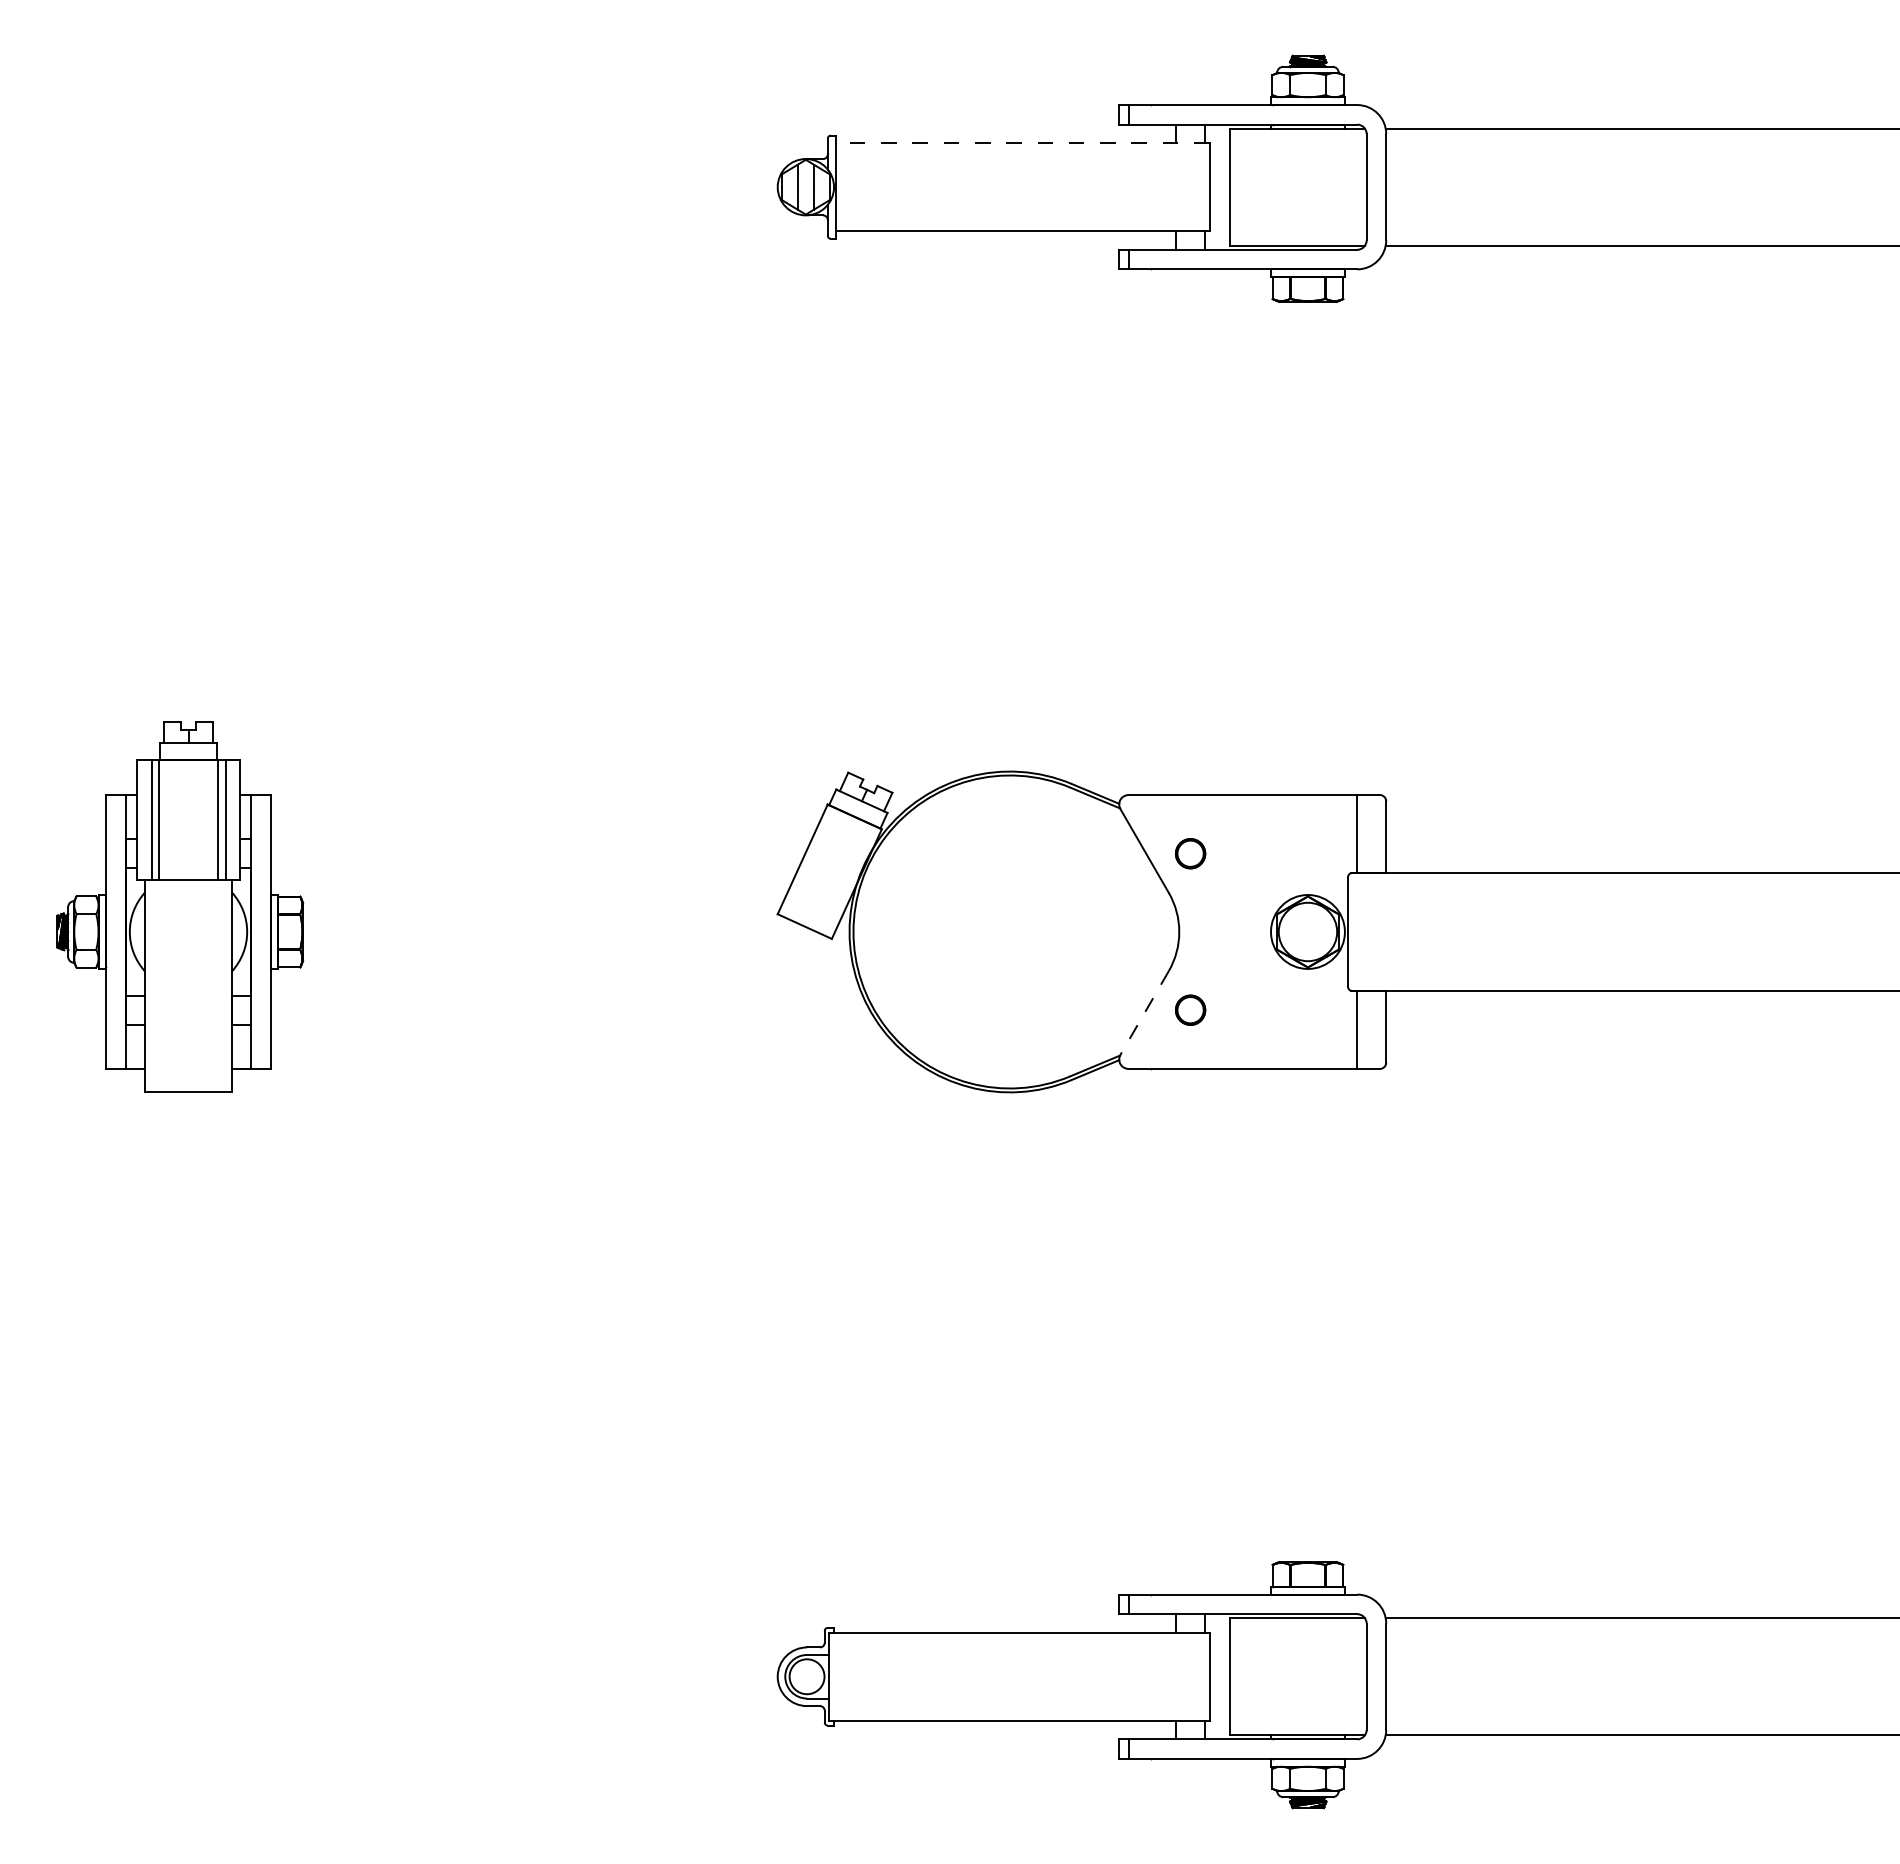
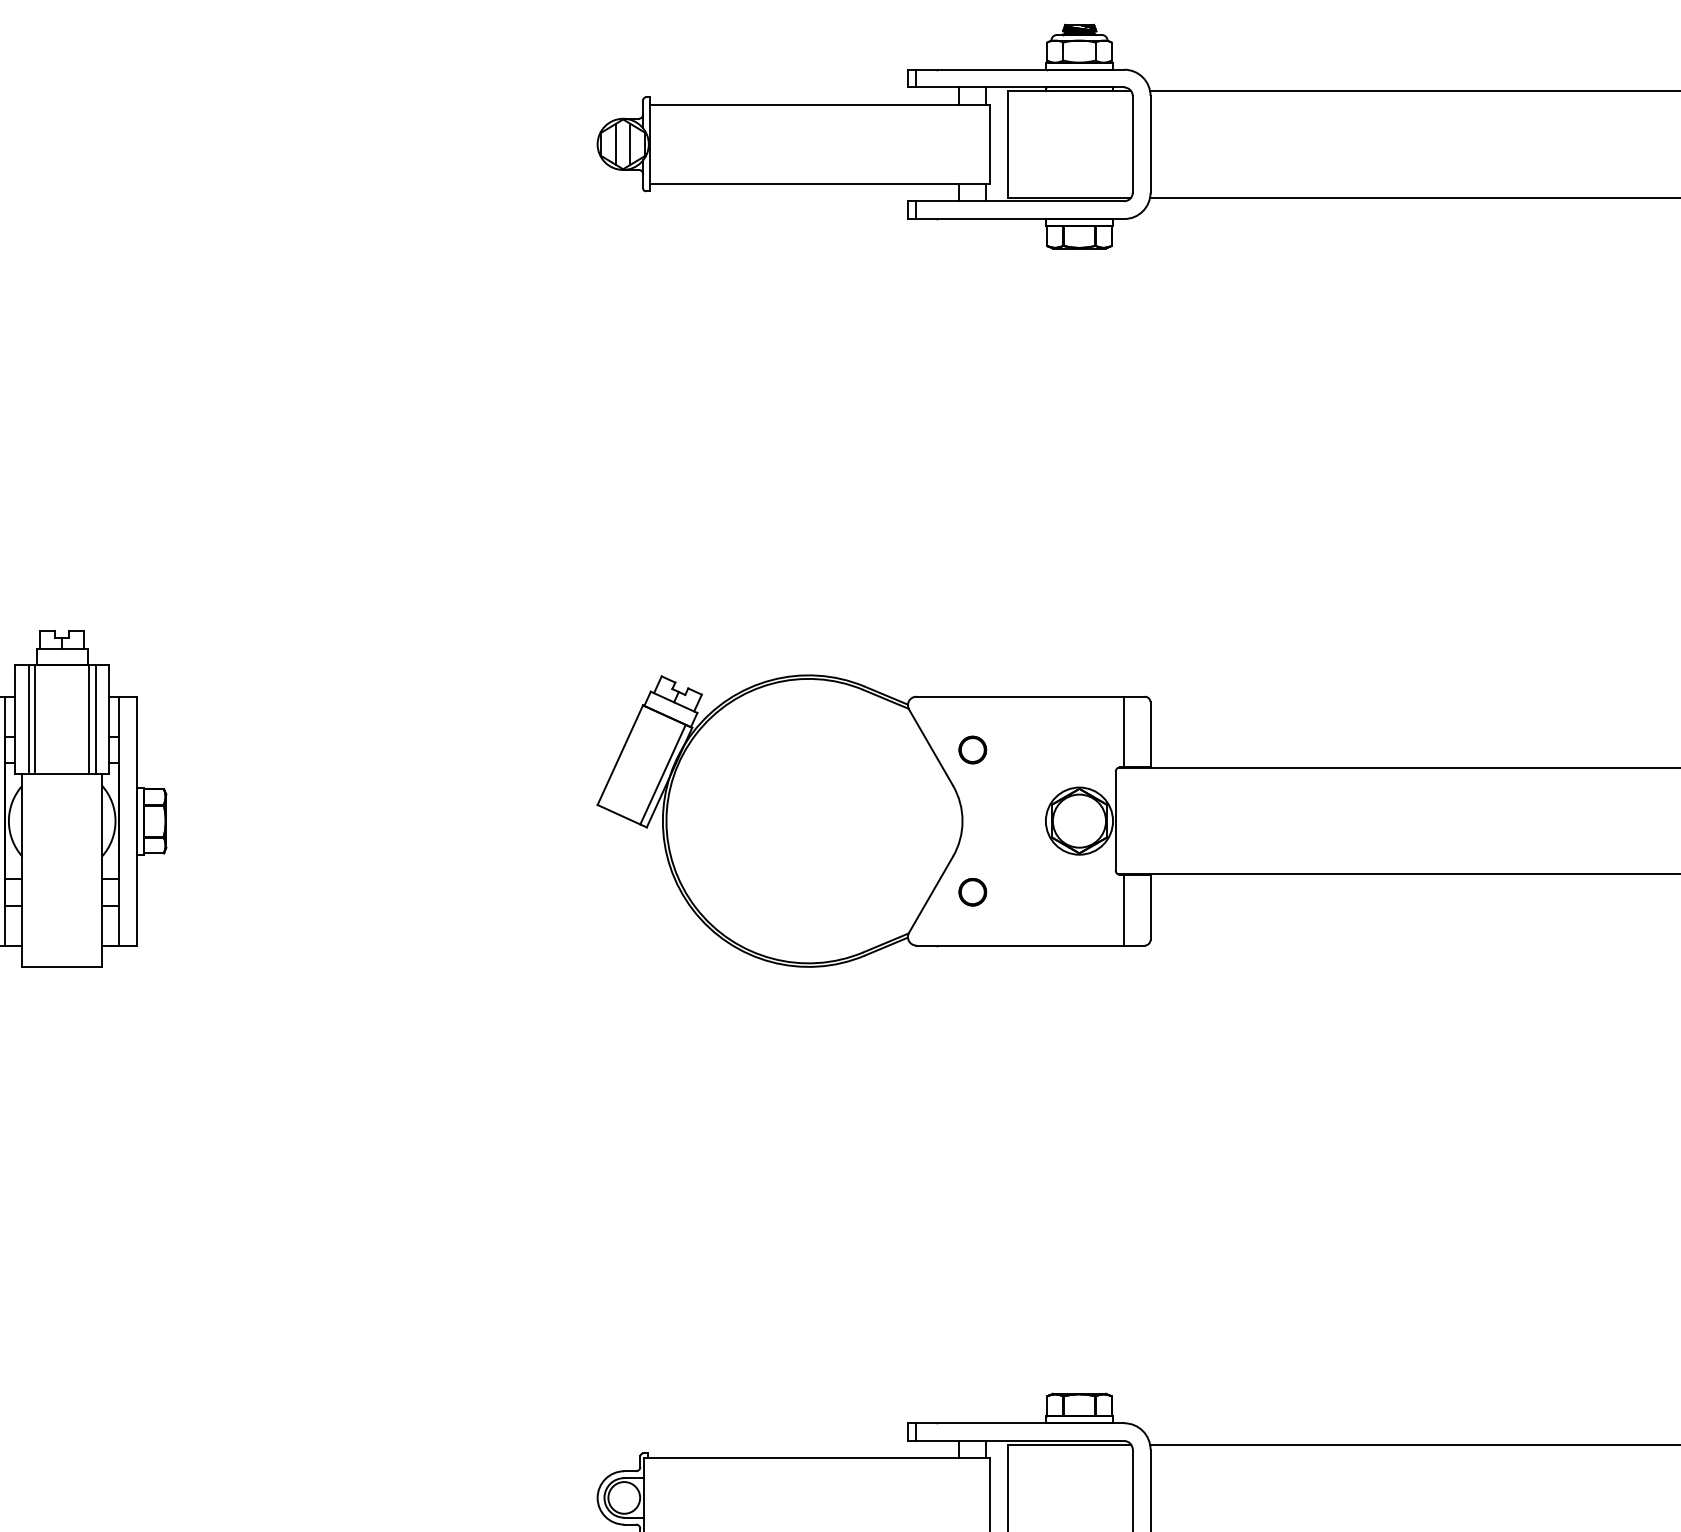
line: (1022, 143) -> (820, 104), dashed -> solid
line: (849, 880) -> (662, 774), added
line: (1144, 1013) -> (930, 895), dashed -> solid

